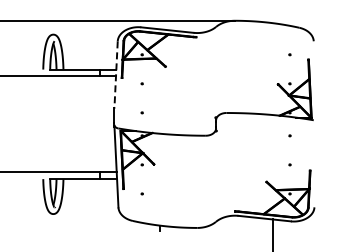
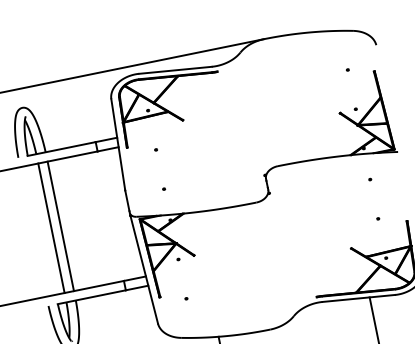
line: (116, 75) -> (119, 145), dashed -> solid
line: (56, 124) -> (51, 228), added
line: (63, 124) -> (60, 226), added

